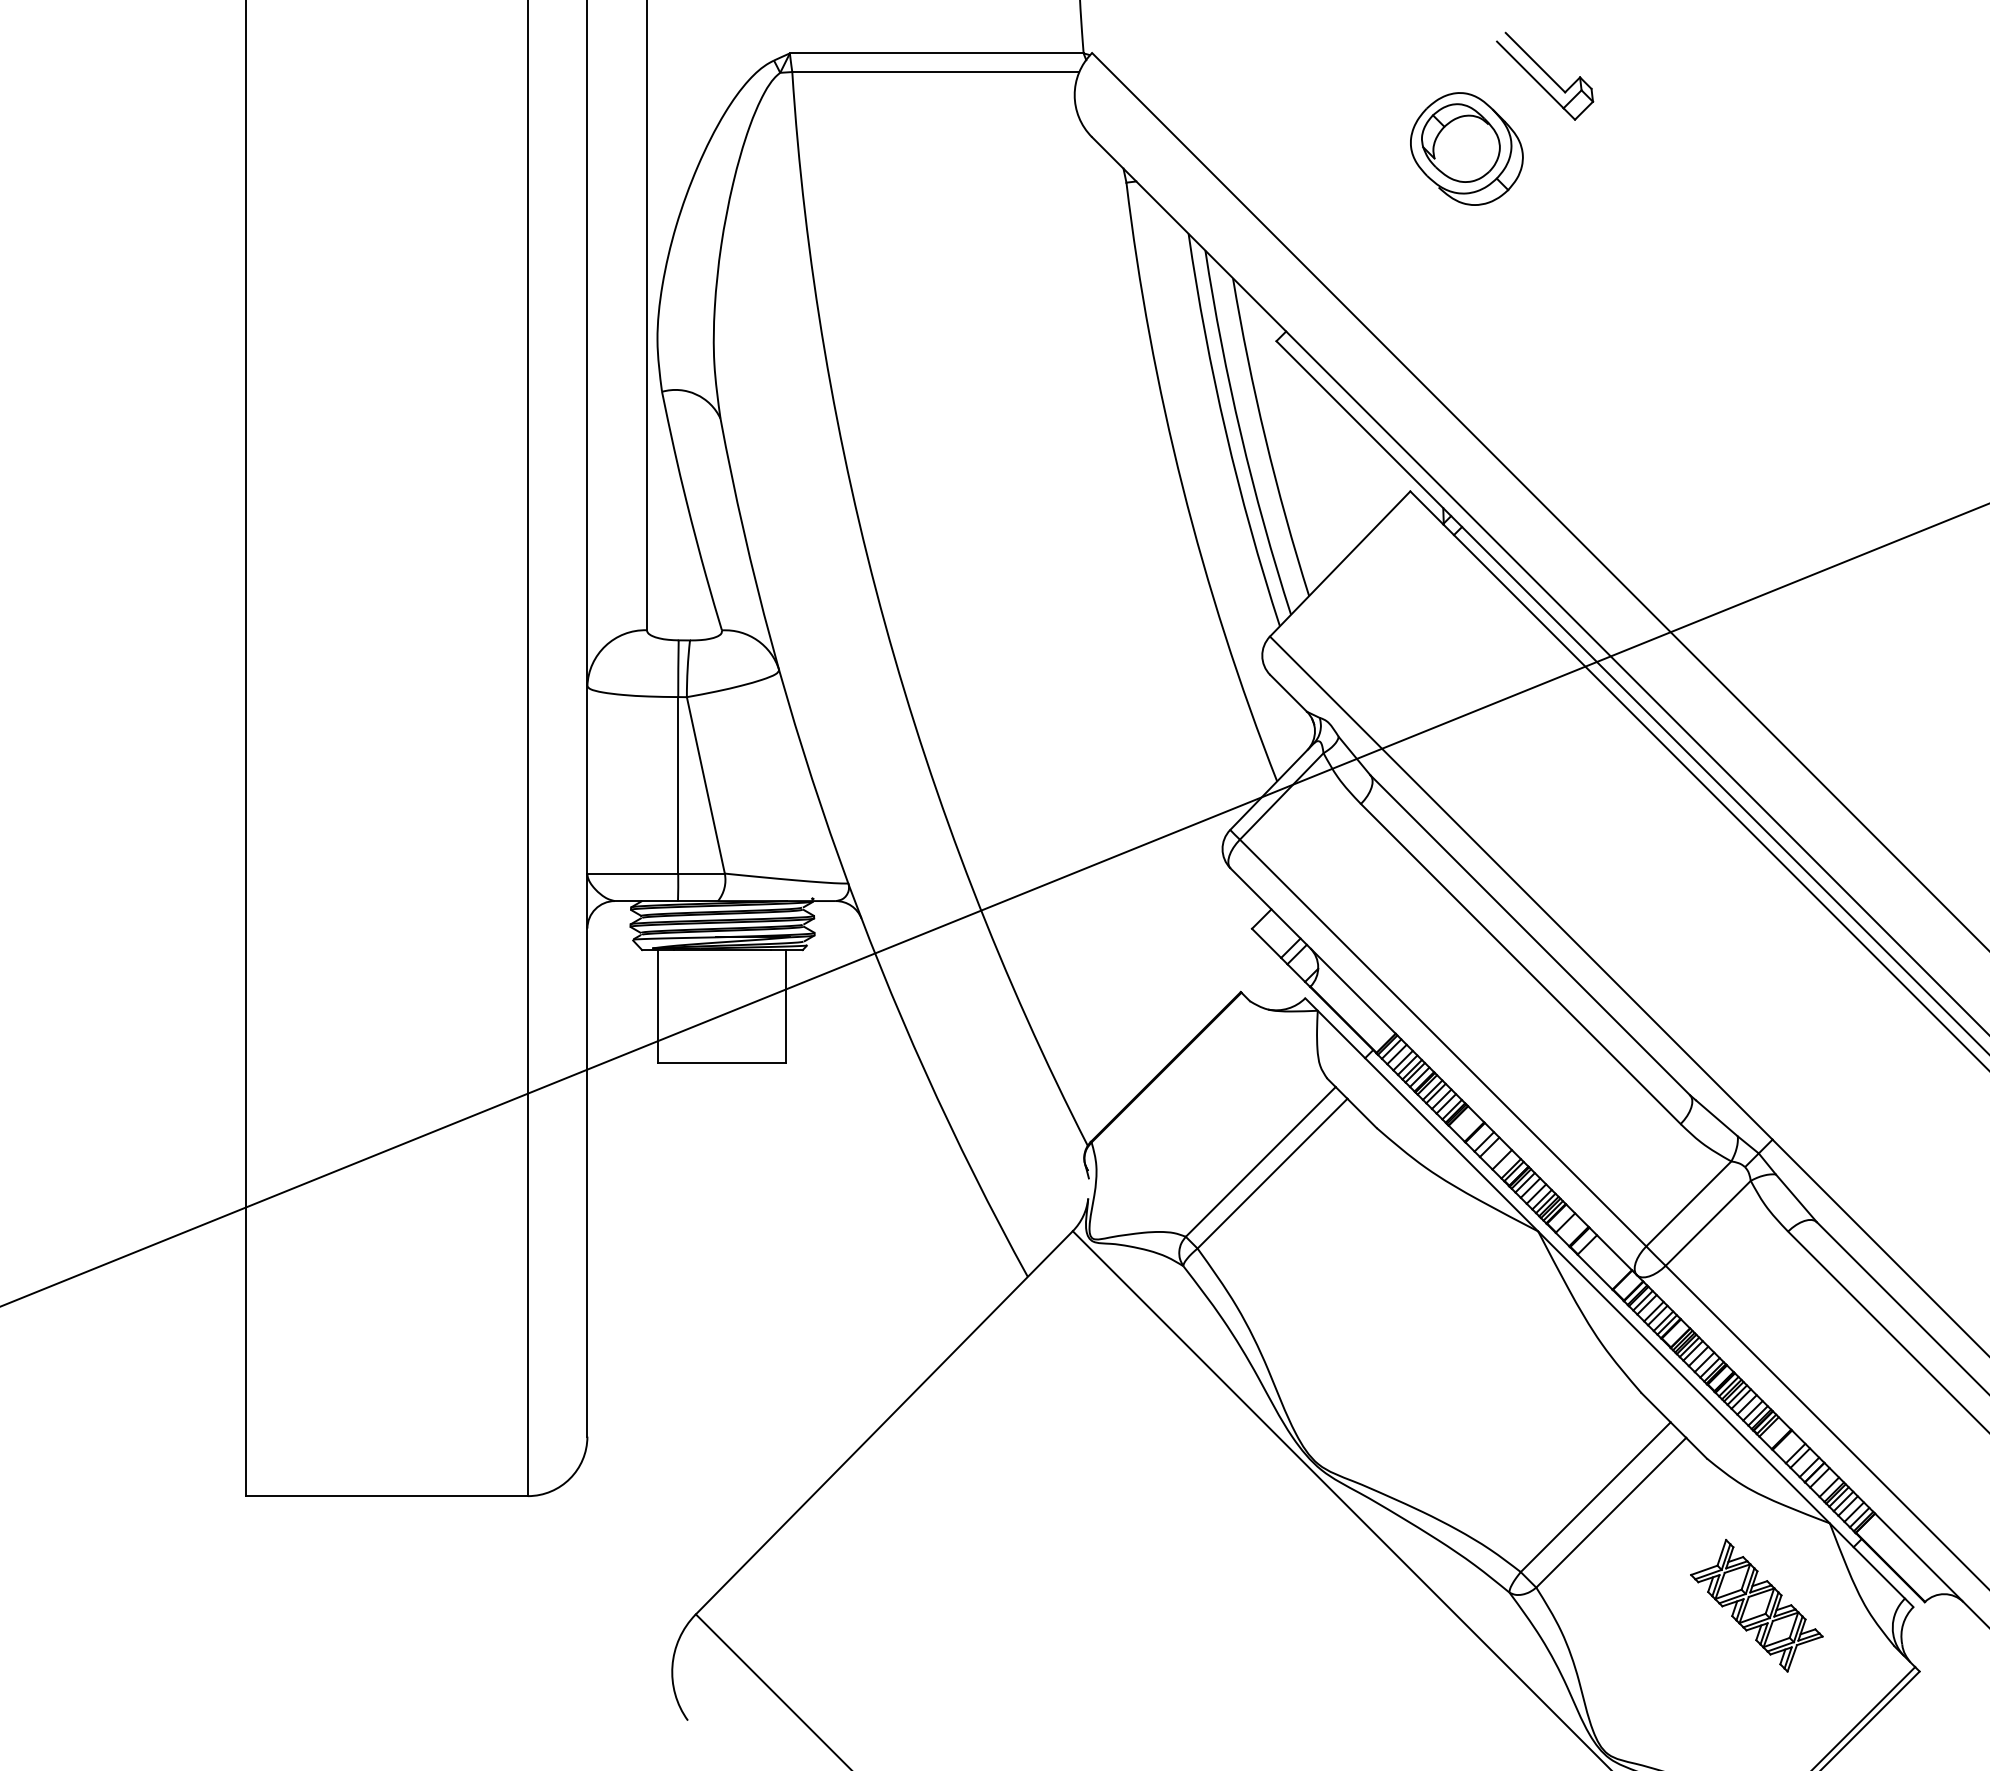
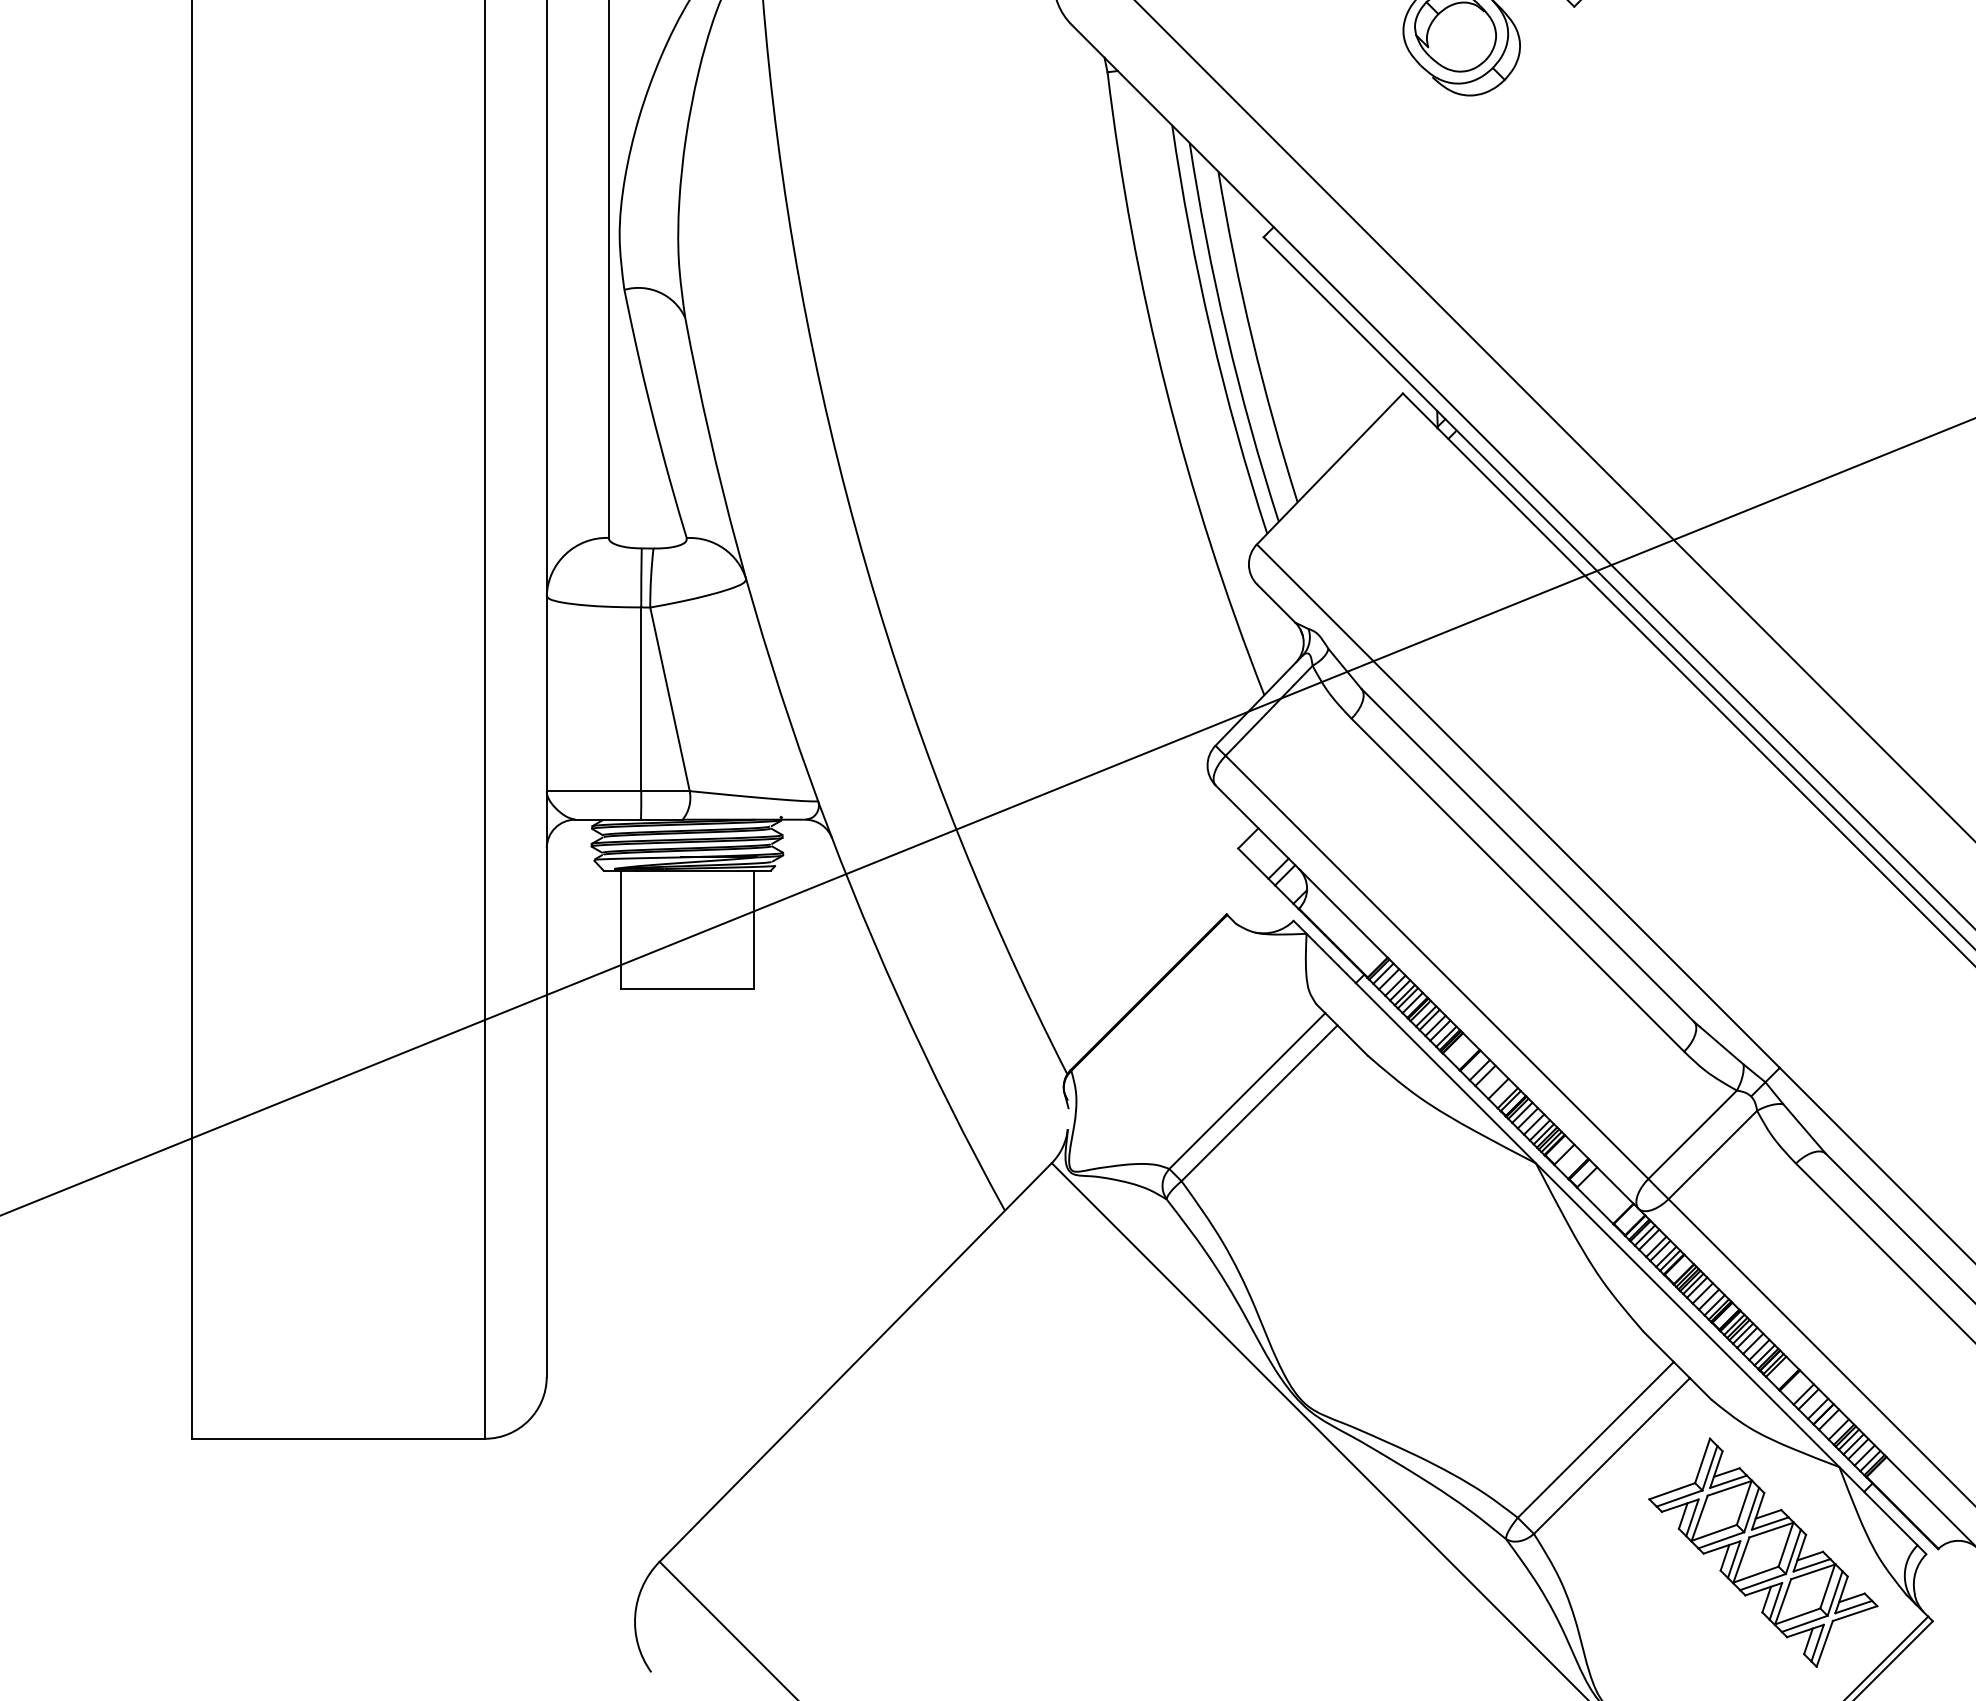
part: (1756, 1605) -> (1763, 1552), size x1.67

